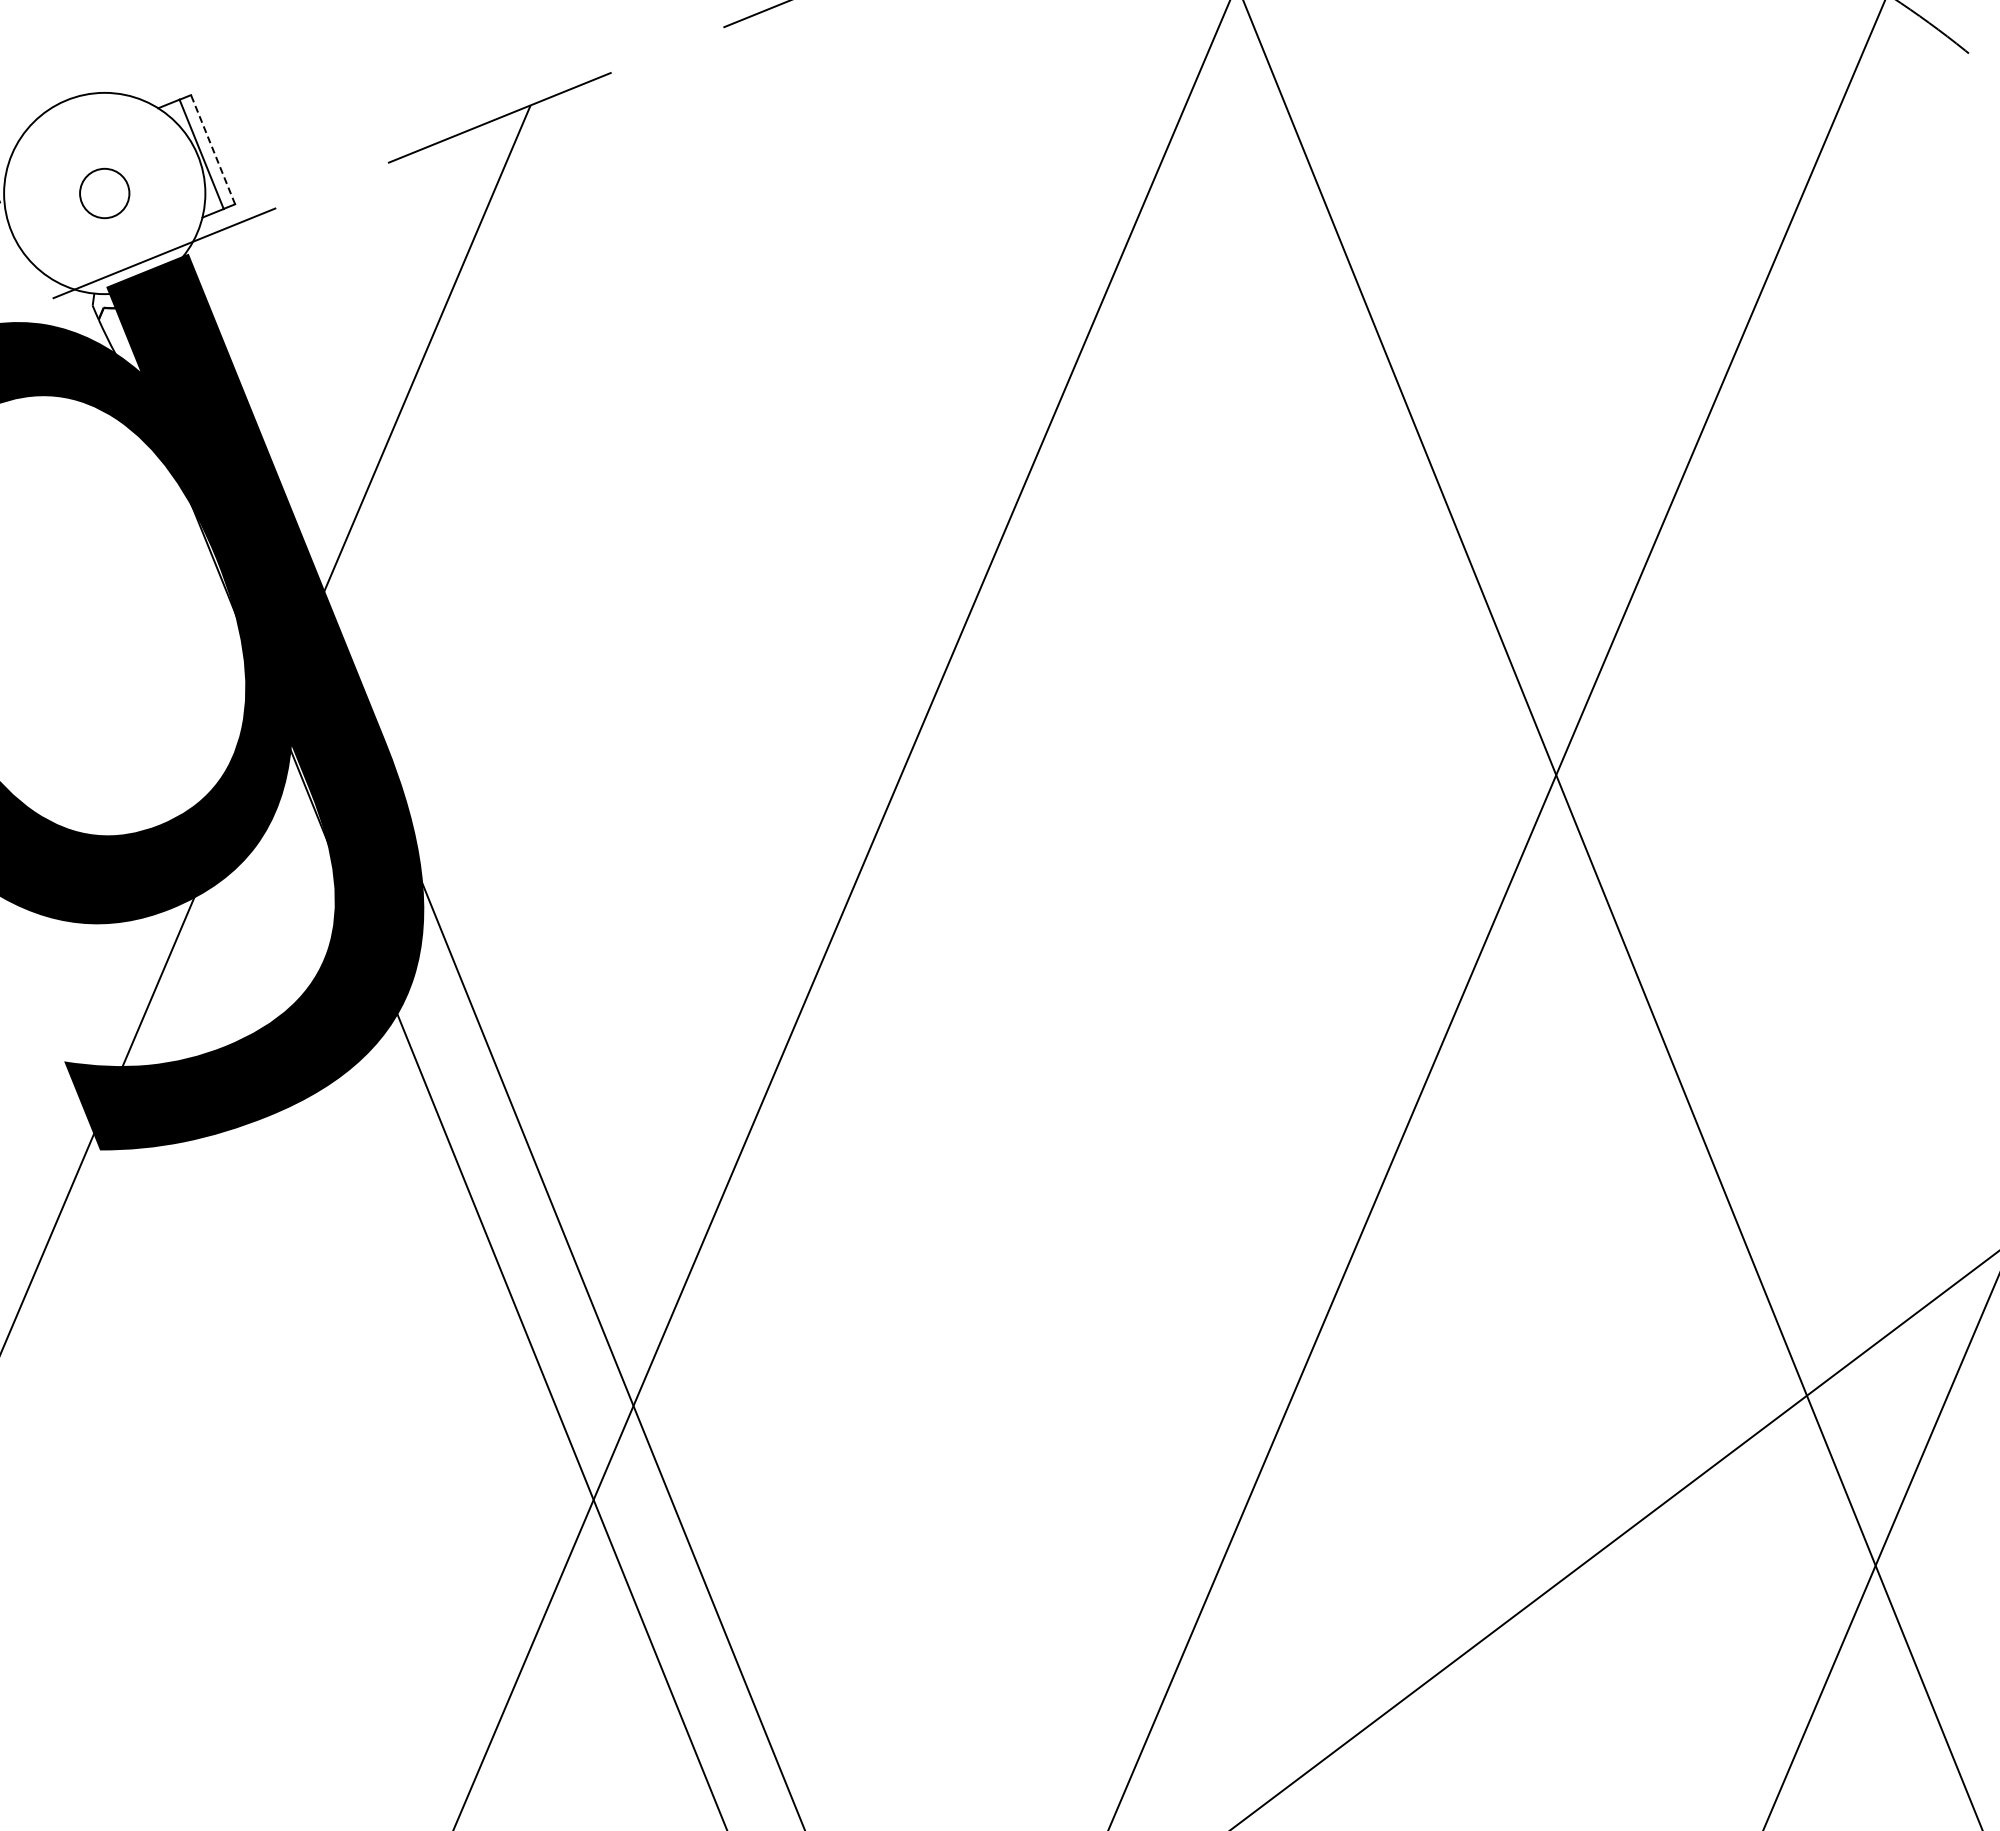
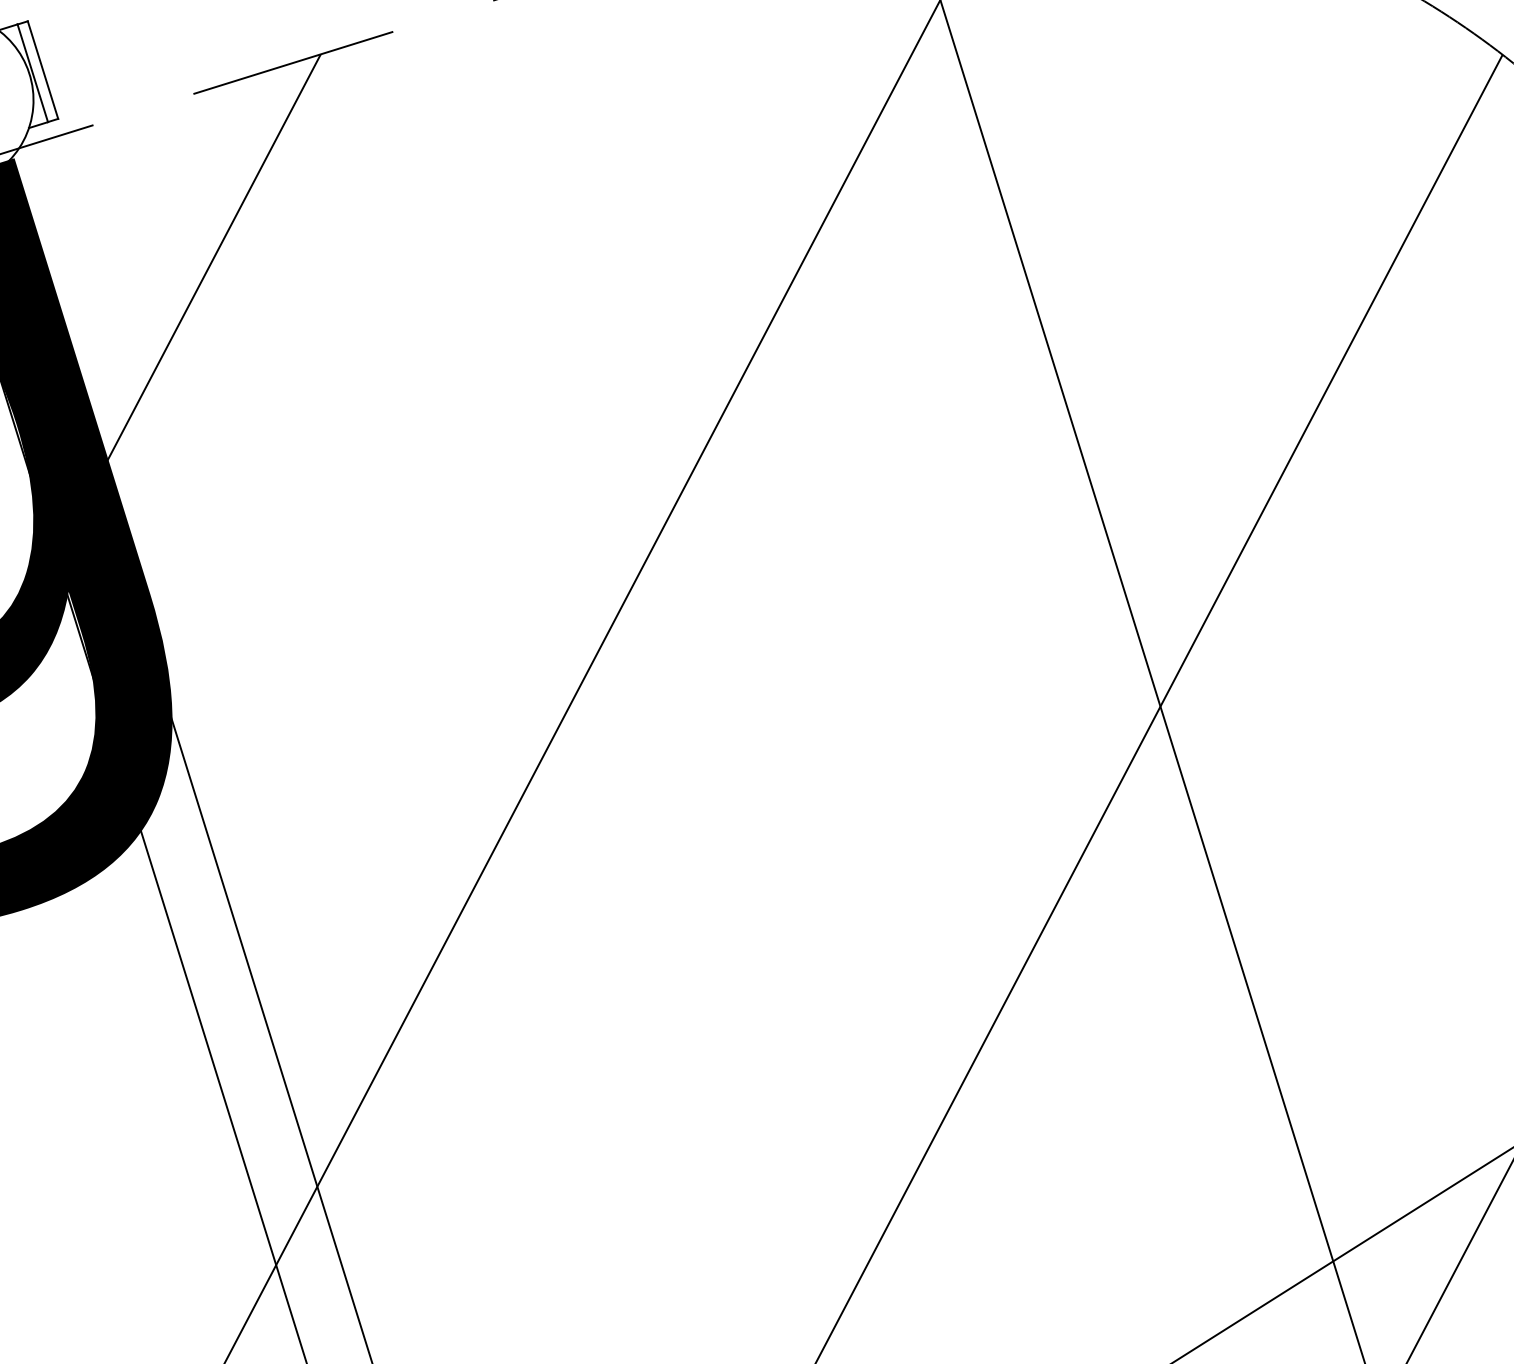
line: (213, 149) -> (43, 69), dashed -> solid

